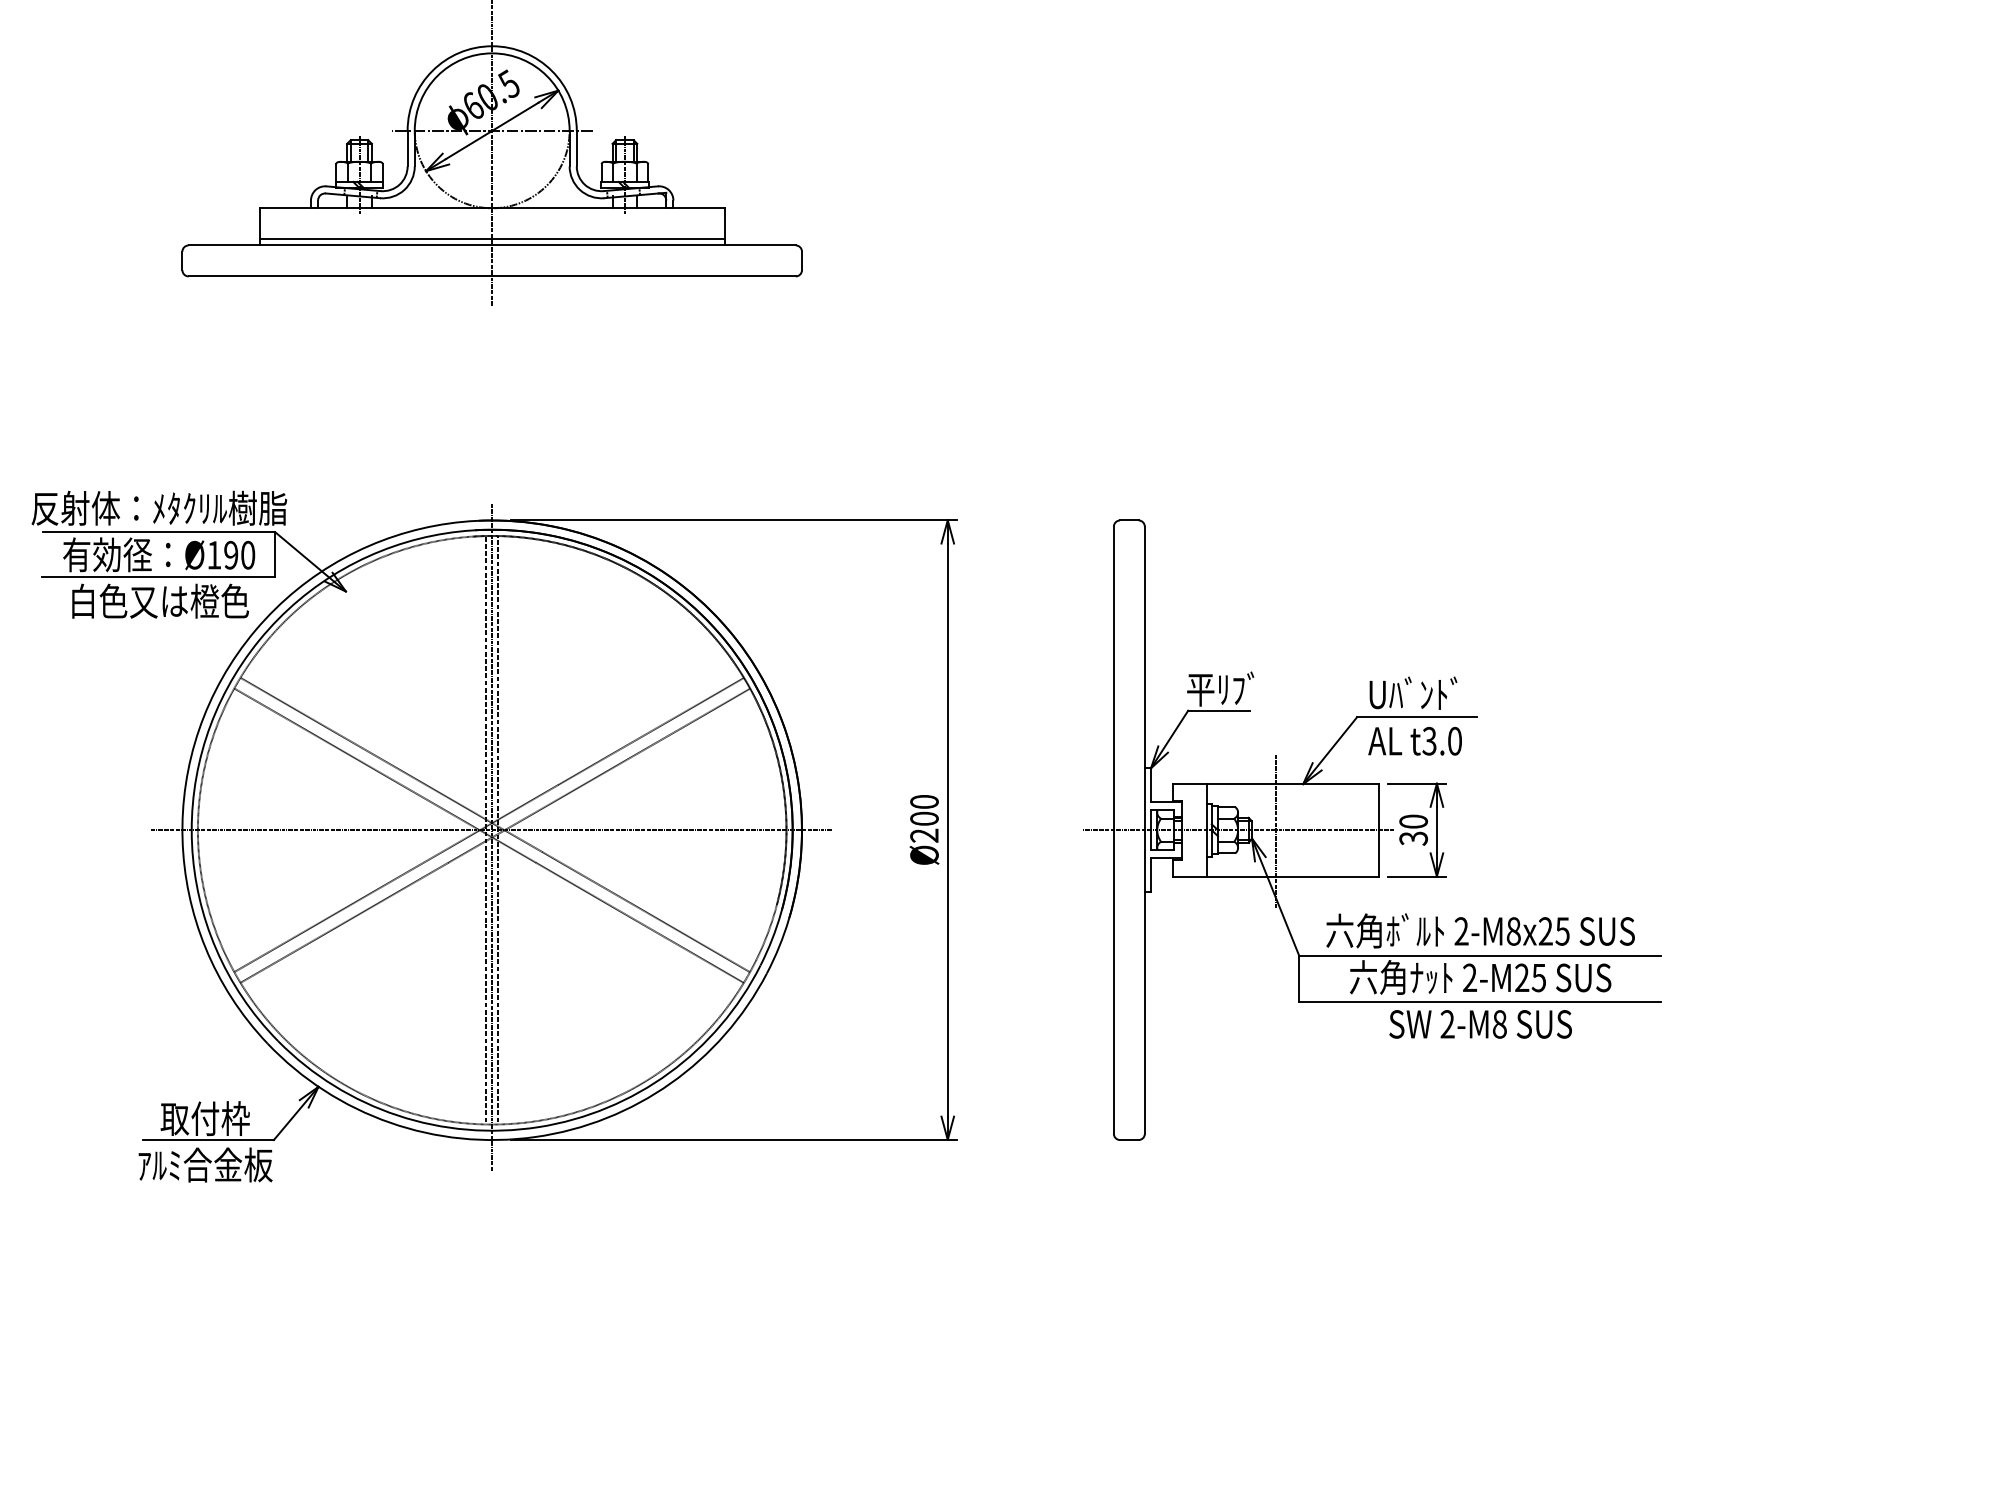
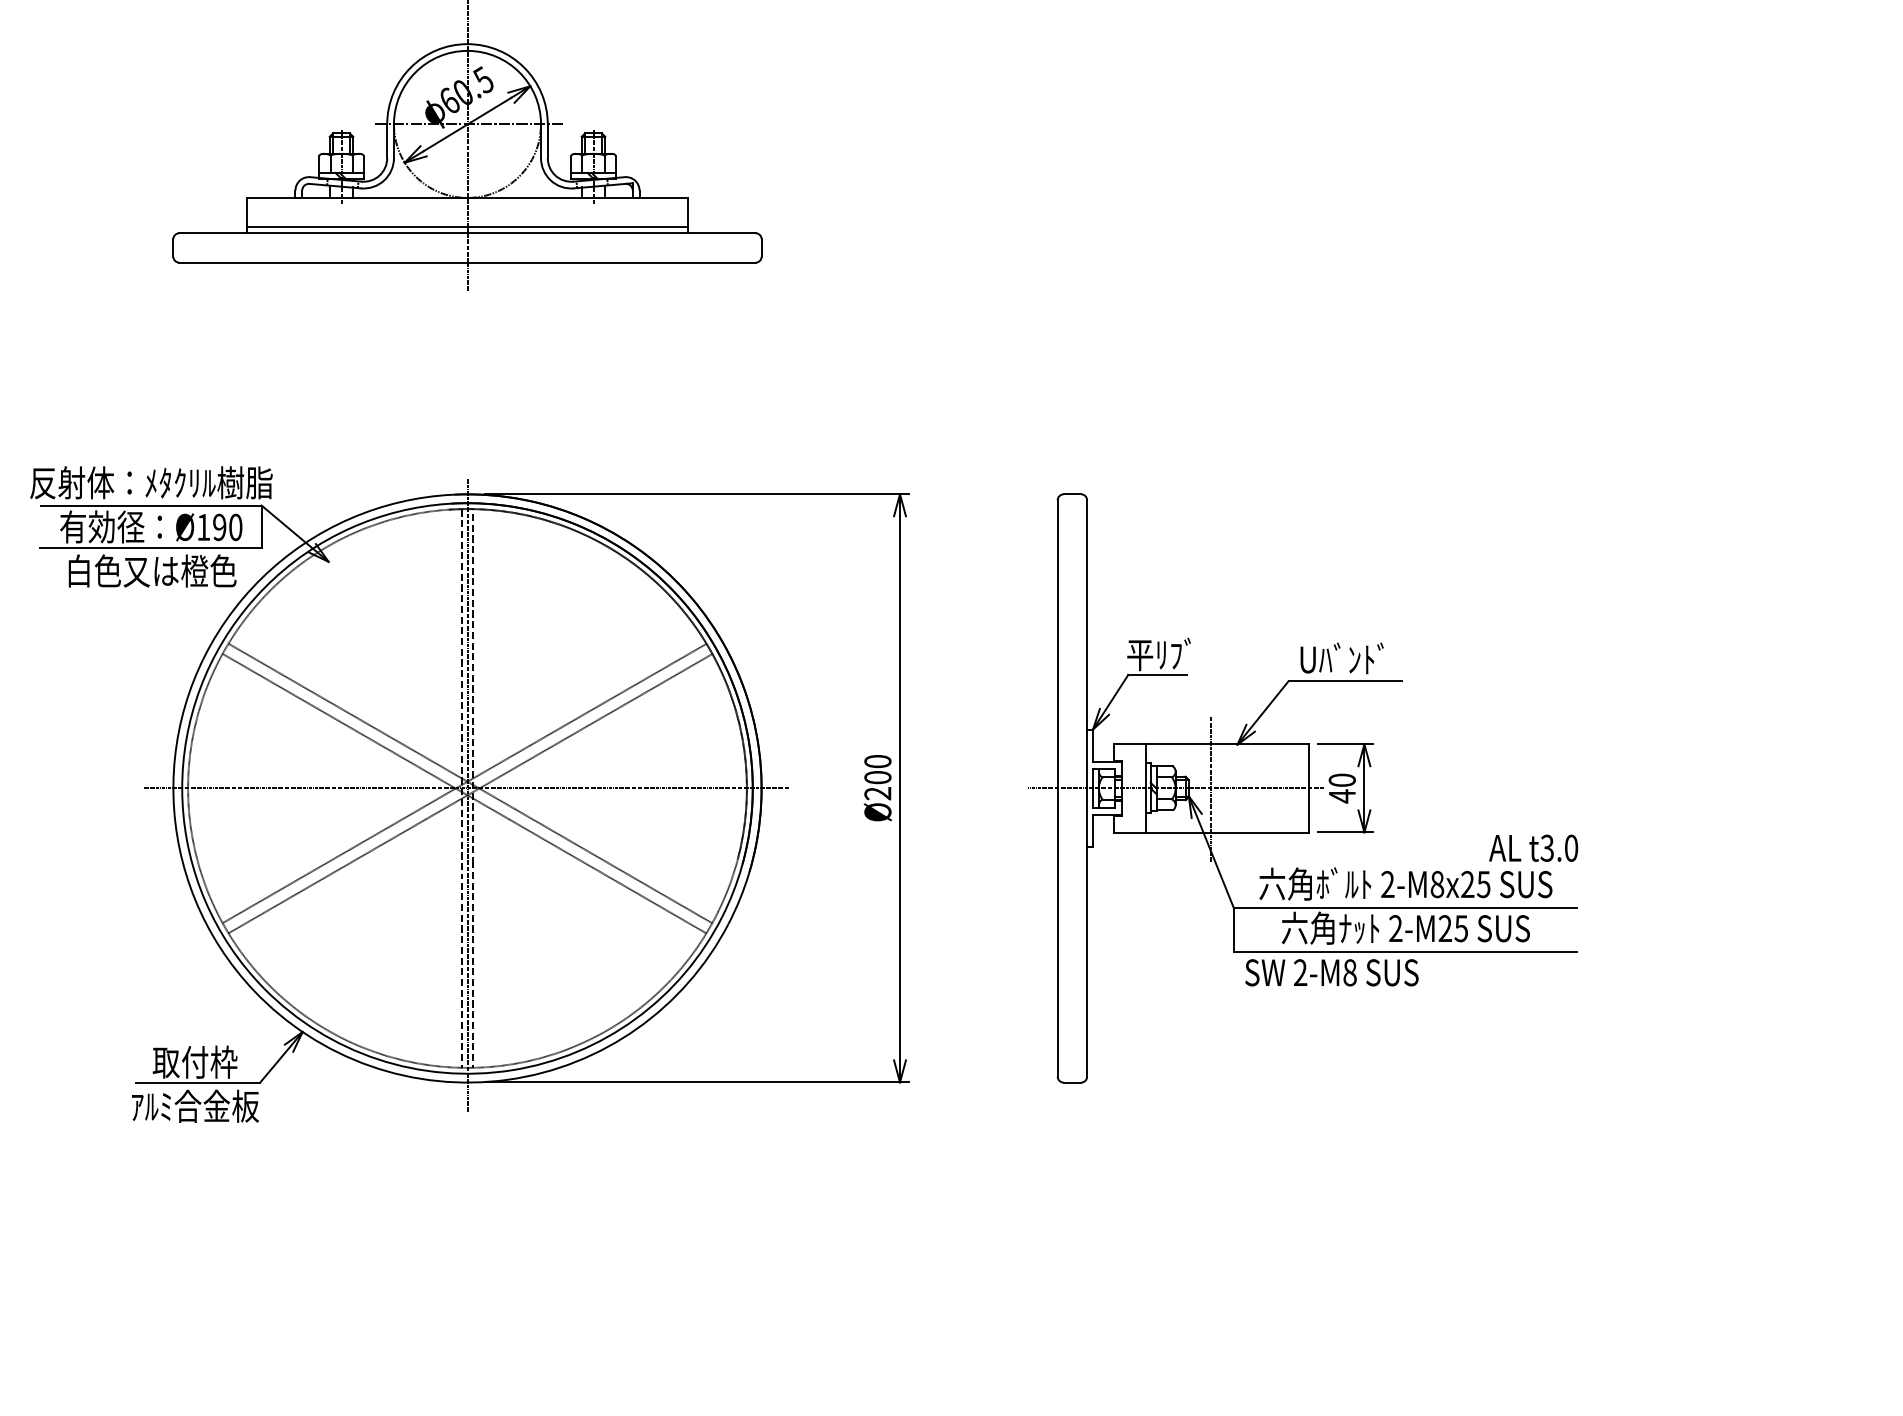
text: (1414, 740) -> (1533, 847), moved
text: (1413, 838) -> (1342, 796), 30 -> 40
text: (1480, 1024) -> (1331, 972), moved

